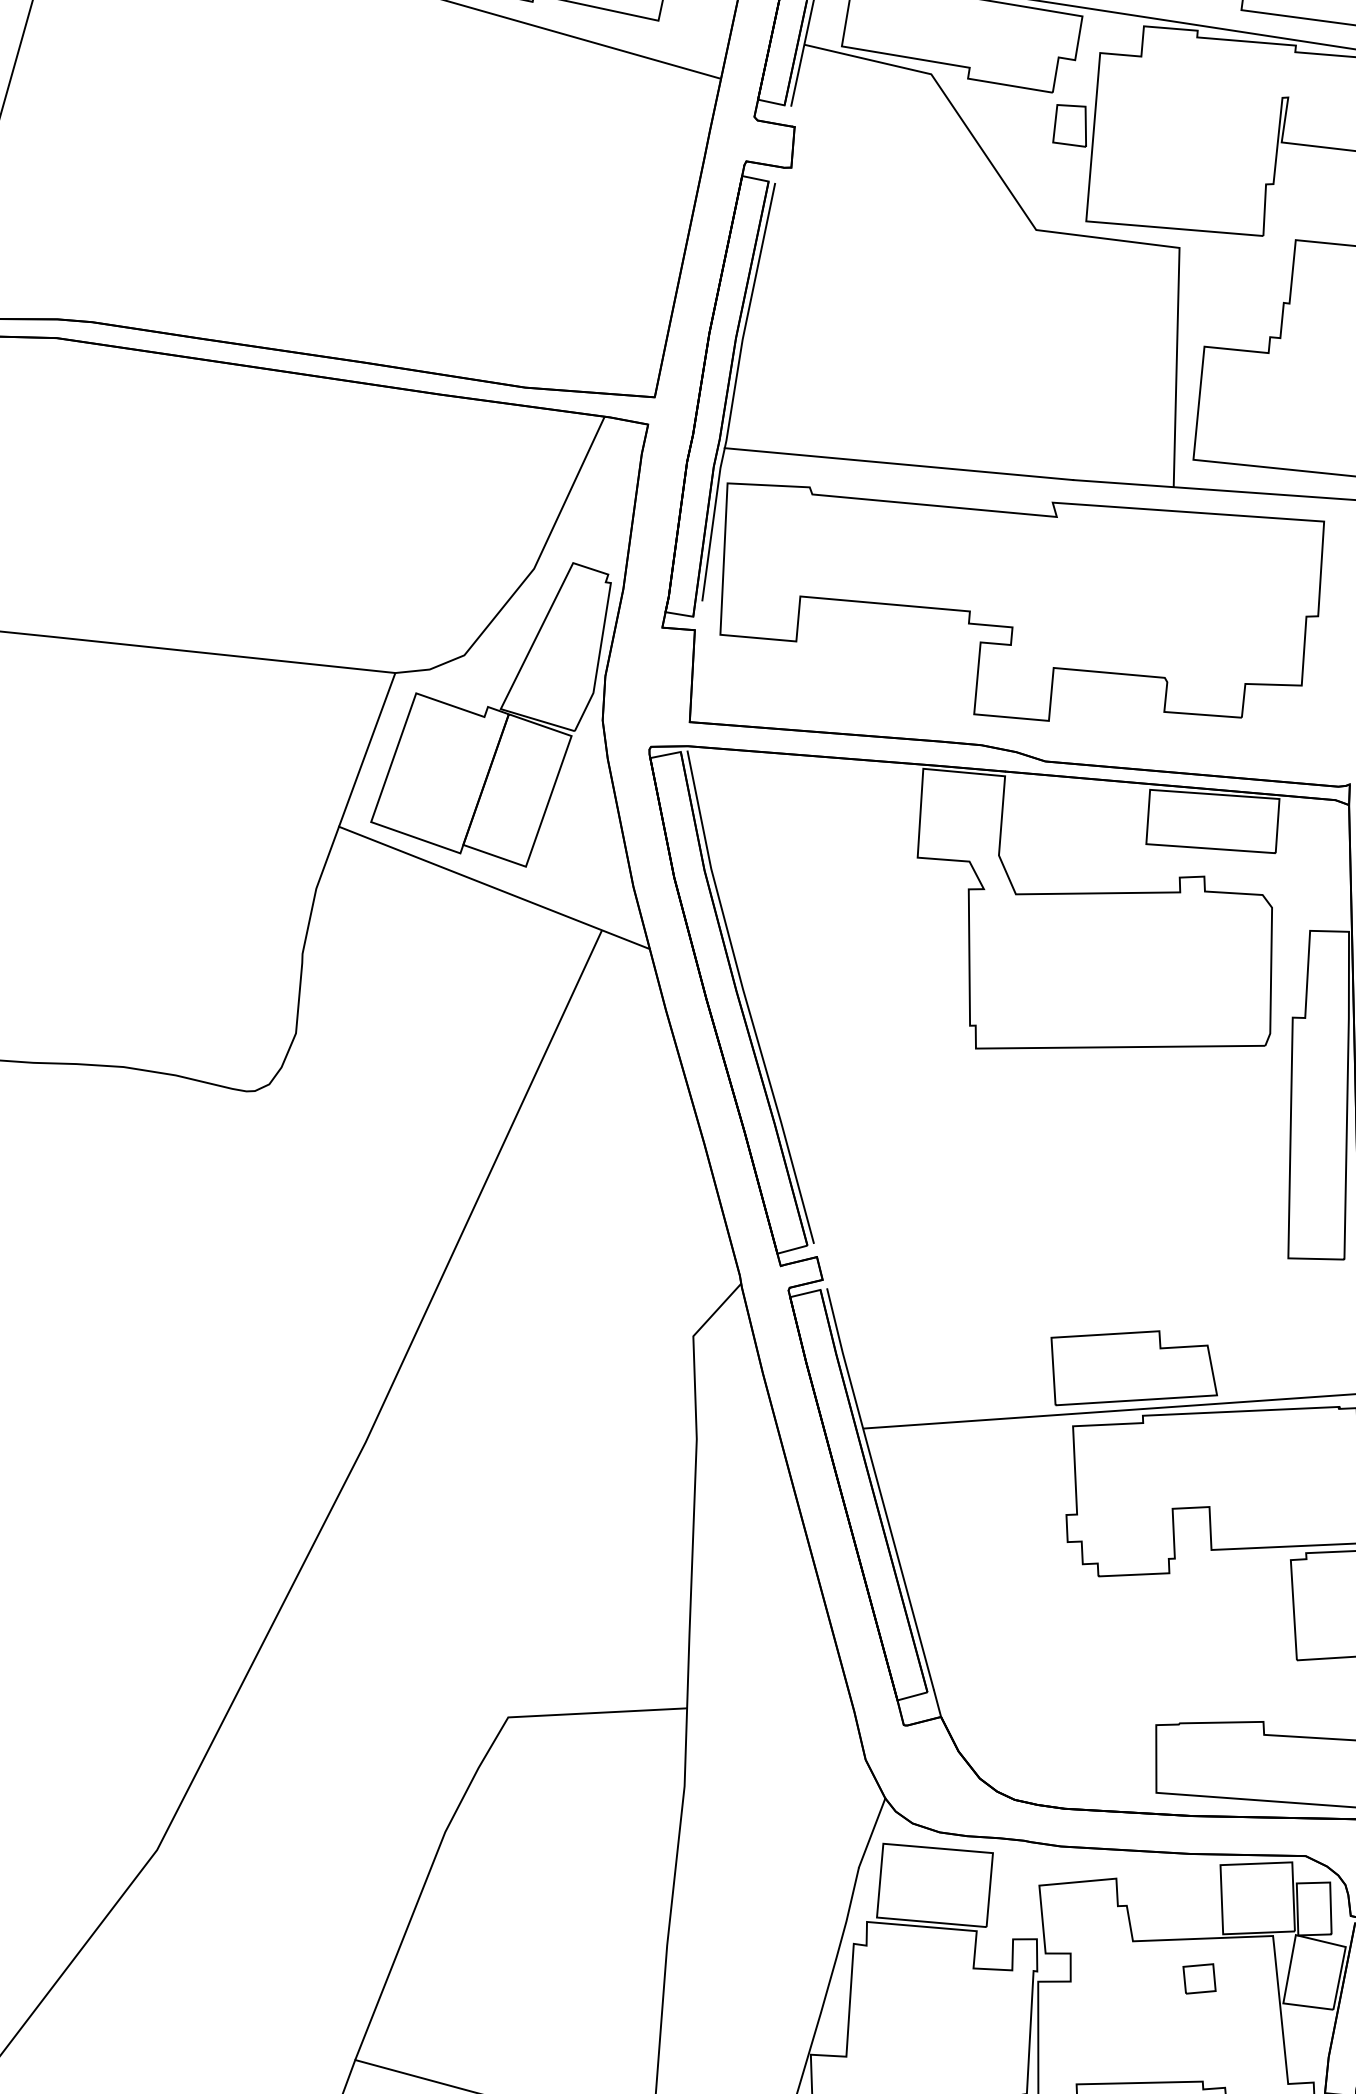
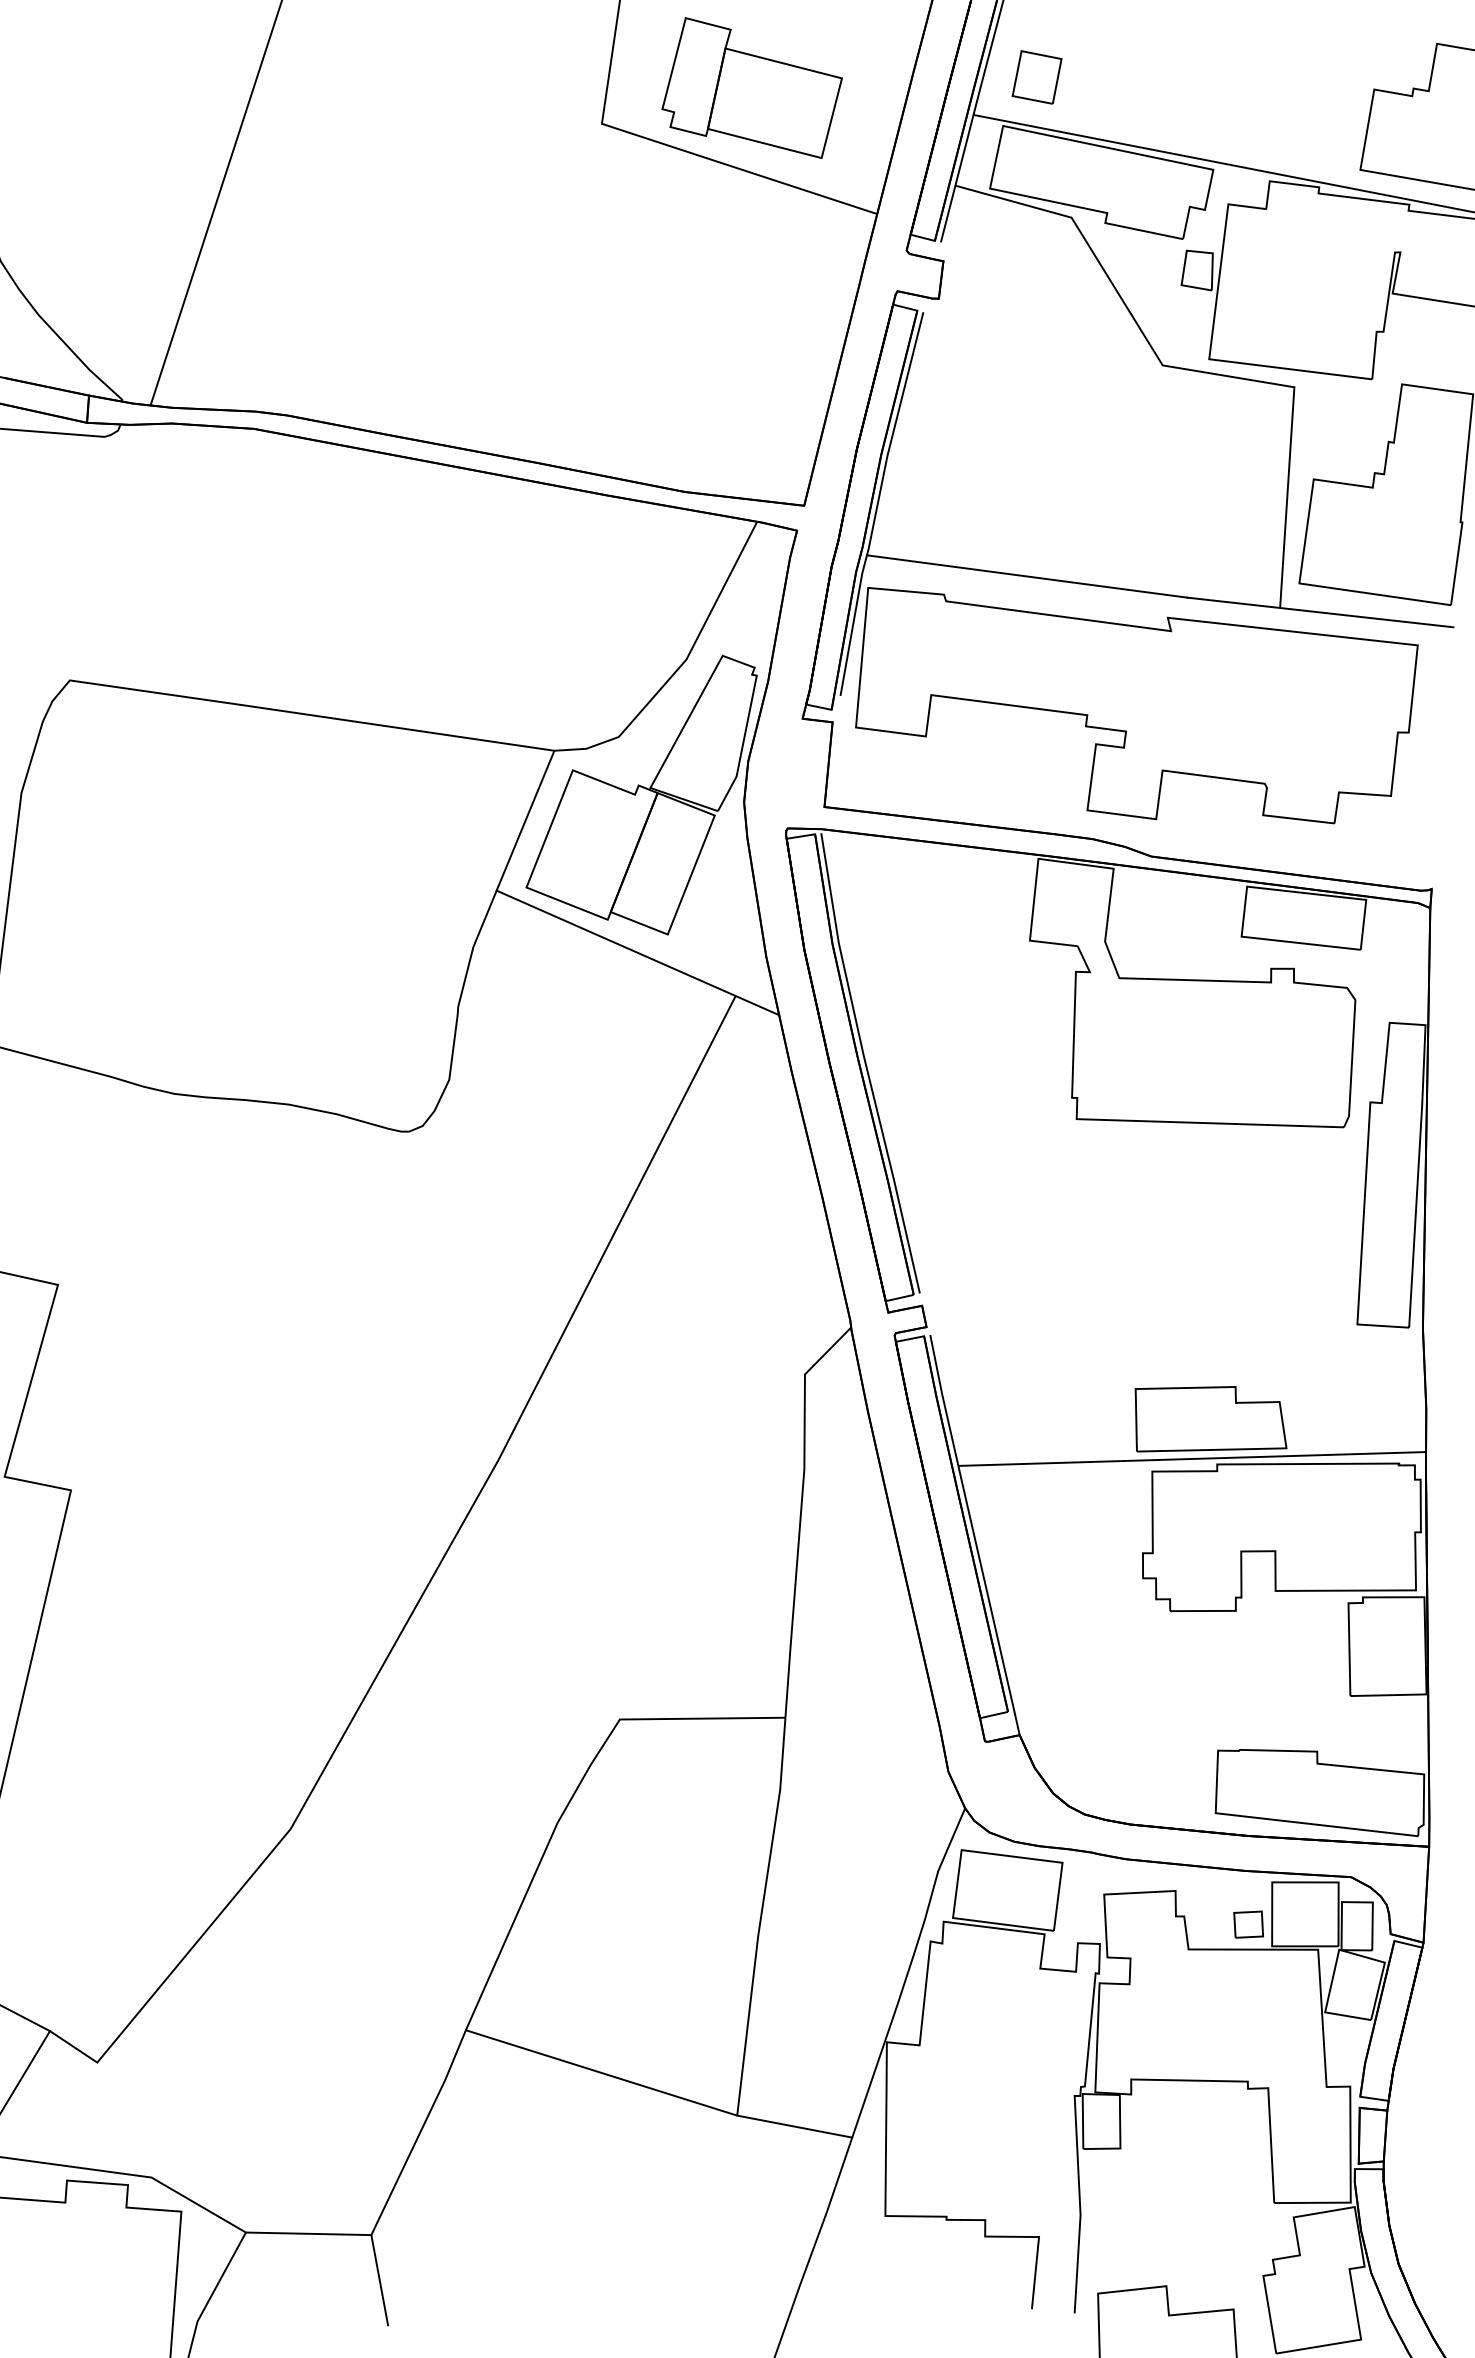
part: (1199, 1978) -> (1248, 1924), moved

